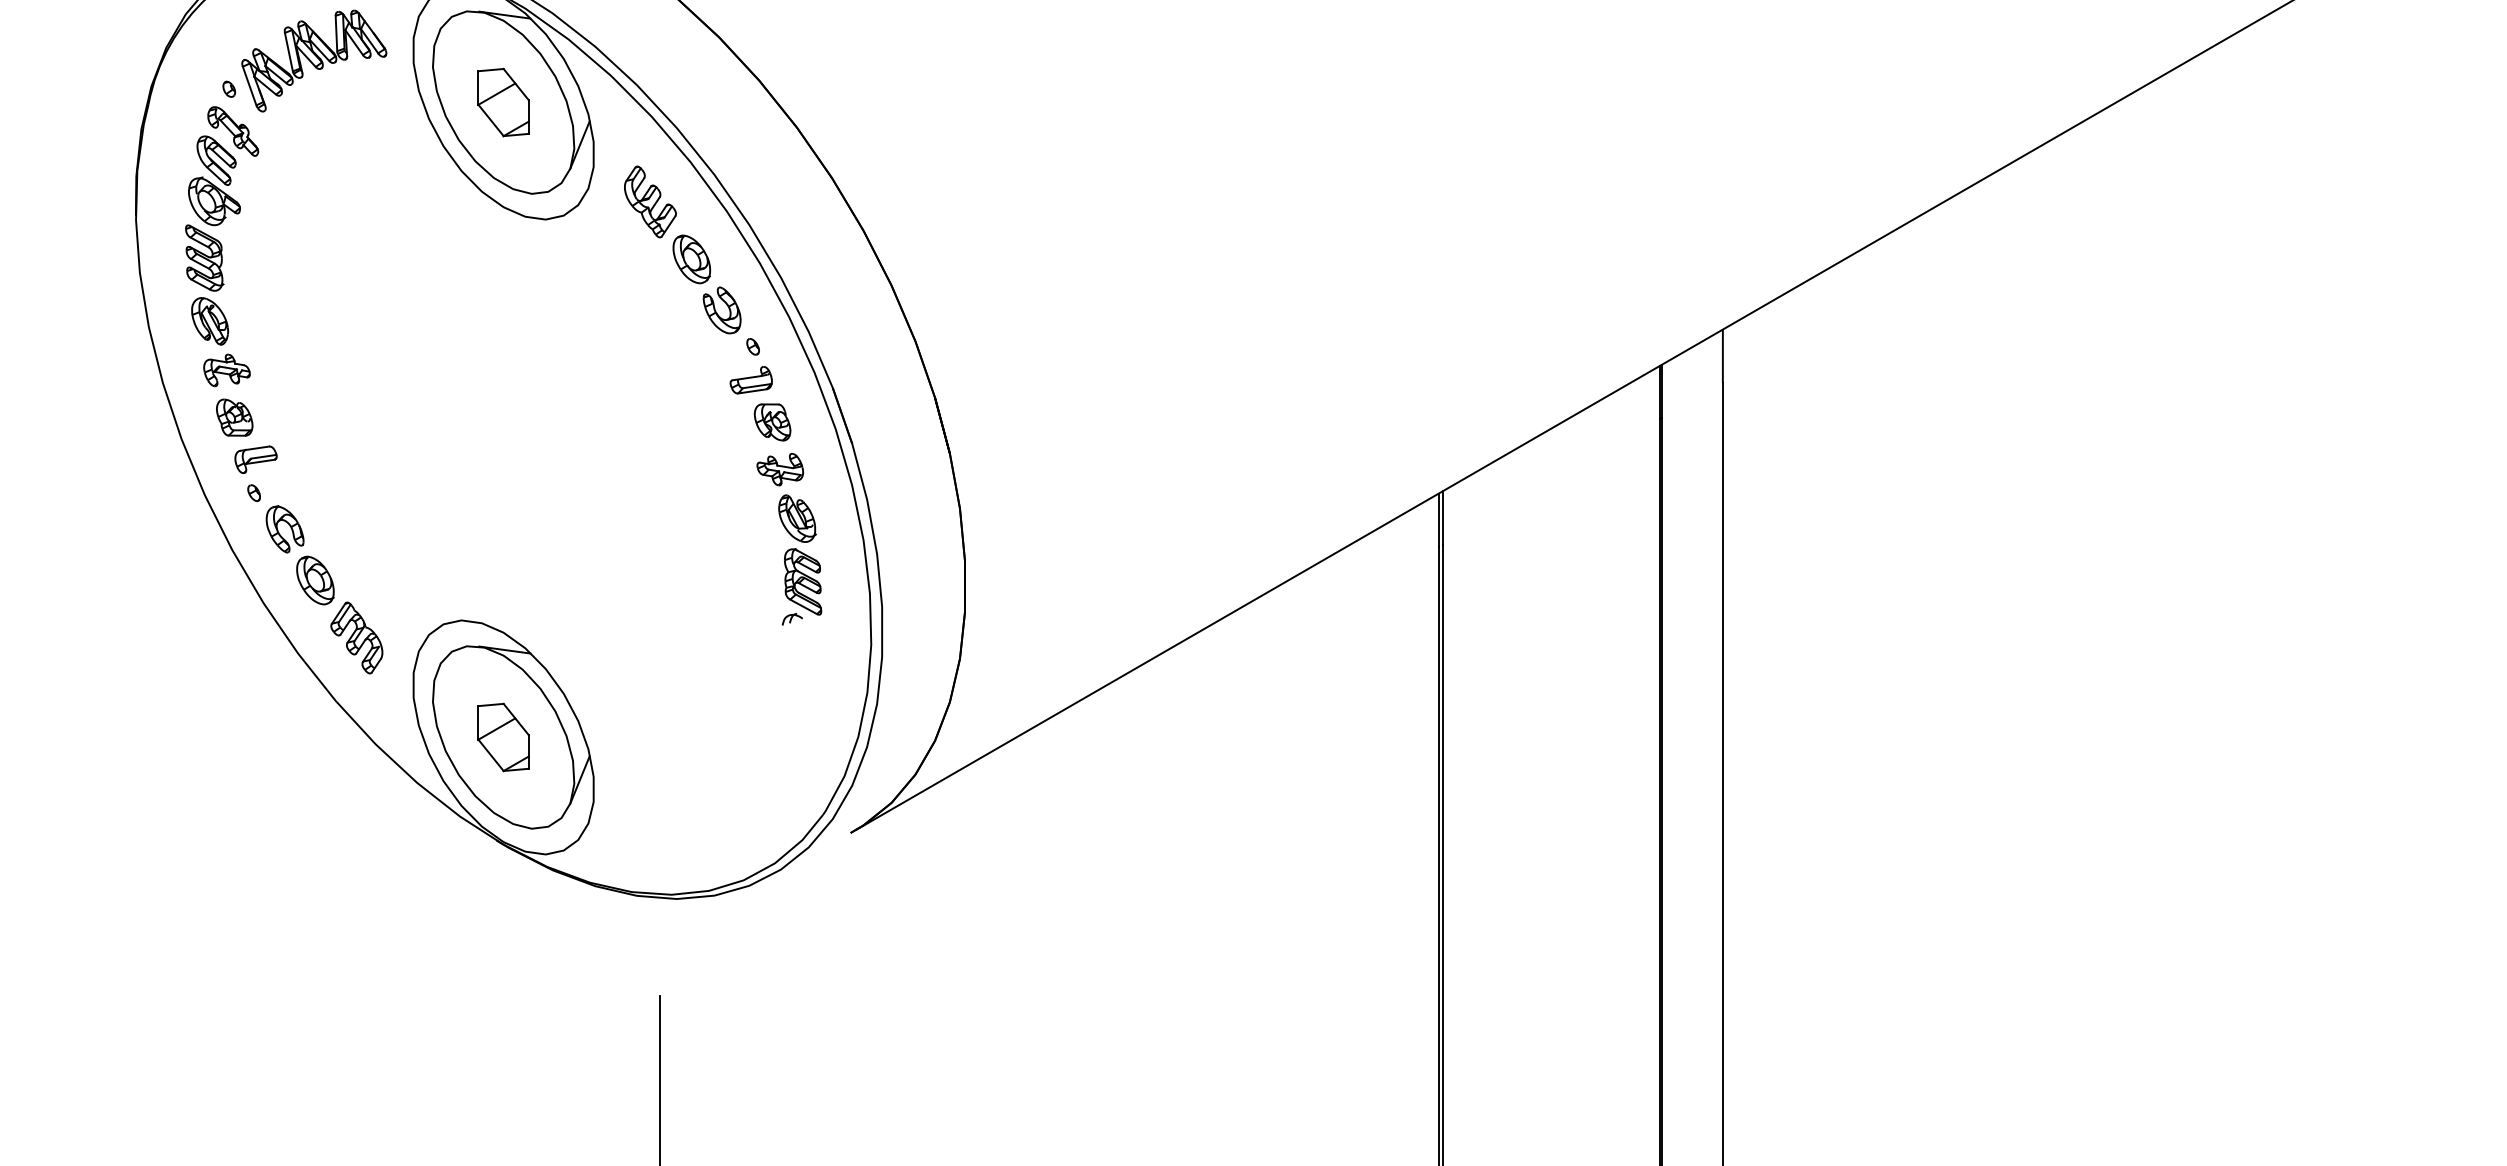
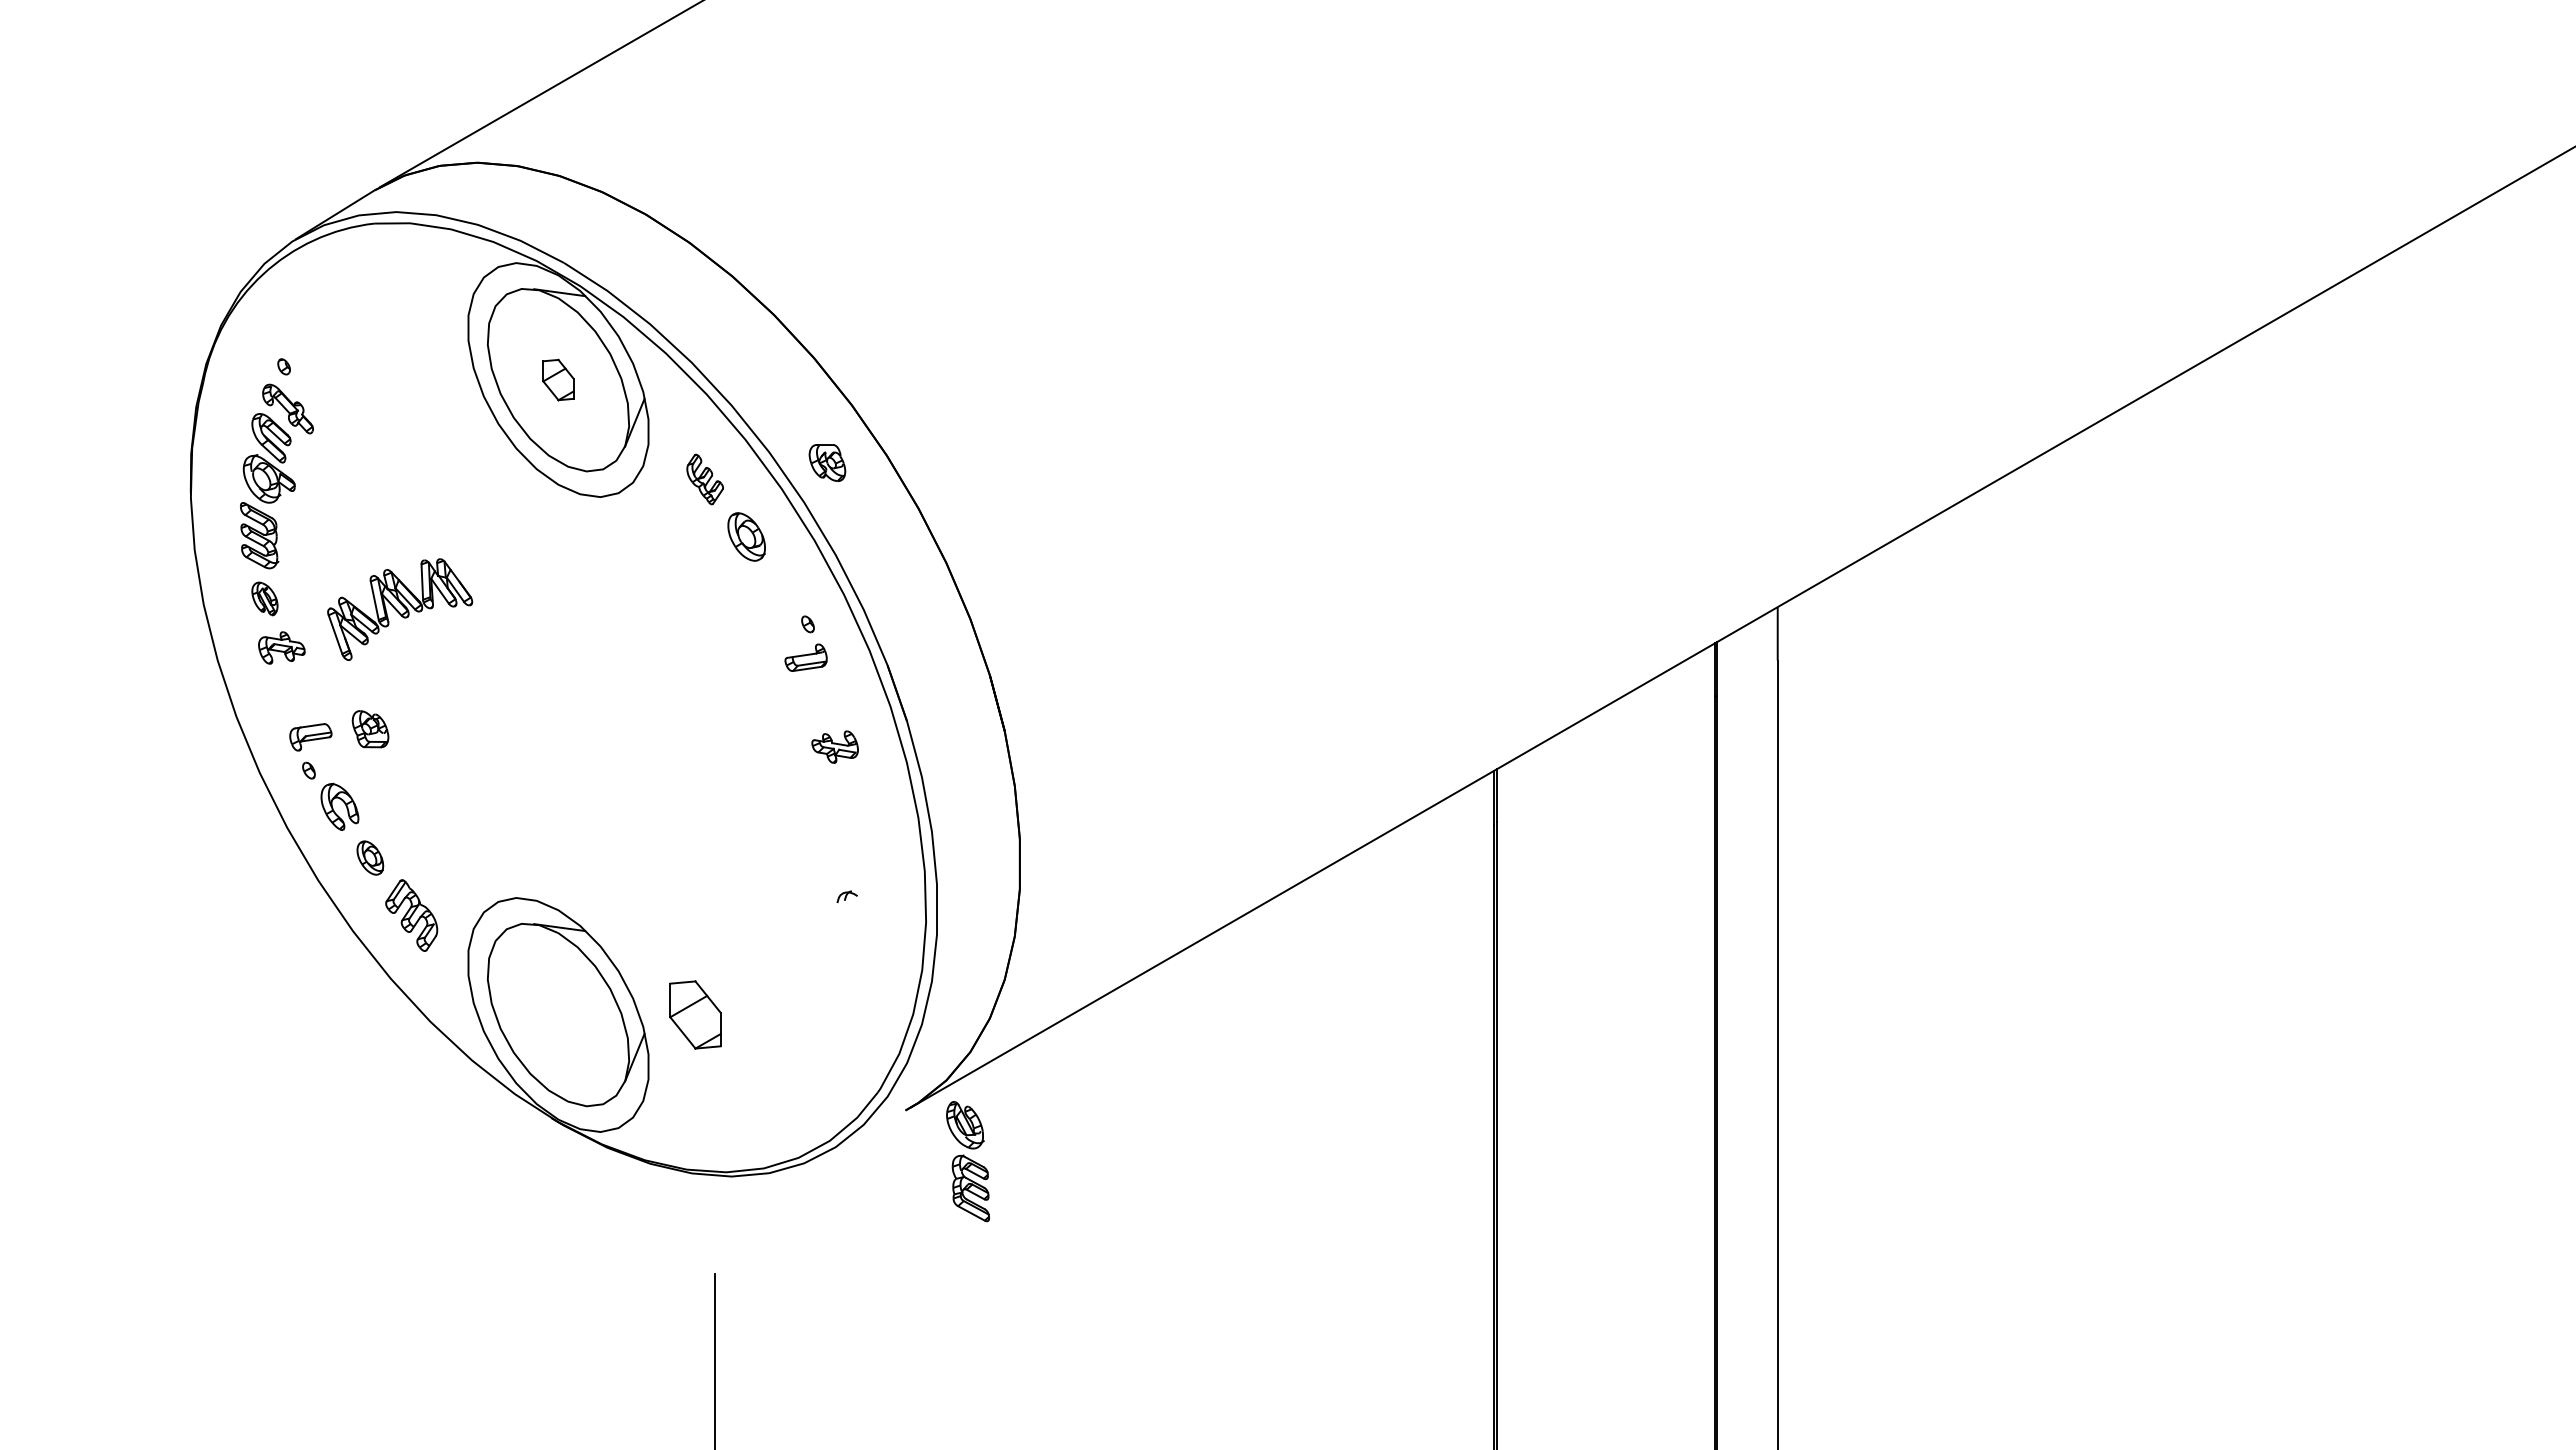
part: (314, 60) -> (400, 609), moved
part: (503, 101) -> (558, 379), size x0.6
part: (649, 201) -> (704, 479), size x0.7
part: (721, 309) -> (776, 587), removed
part: (209, 320) -> (264, 598), size x0.7
part: (234, 417) -> (370, 729), moved
part: (772, 421) -> (827, 462), moved
part: (799, 554) -> (967, 1161), moved
part: (315, 579) -> (370, 857), size x0.7
part: (503, 736) -> (695, 1014), moved

